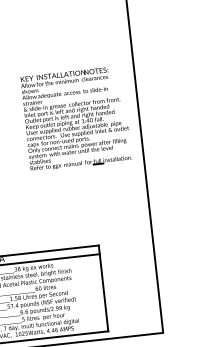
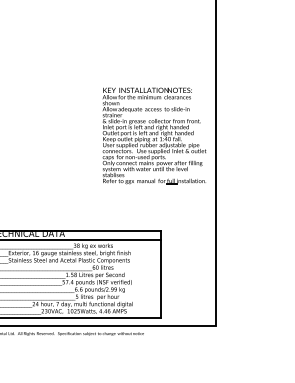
part: (76, 118) -> (154, 135), moved

